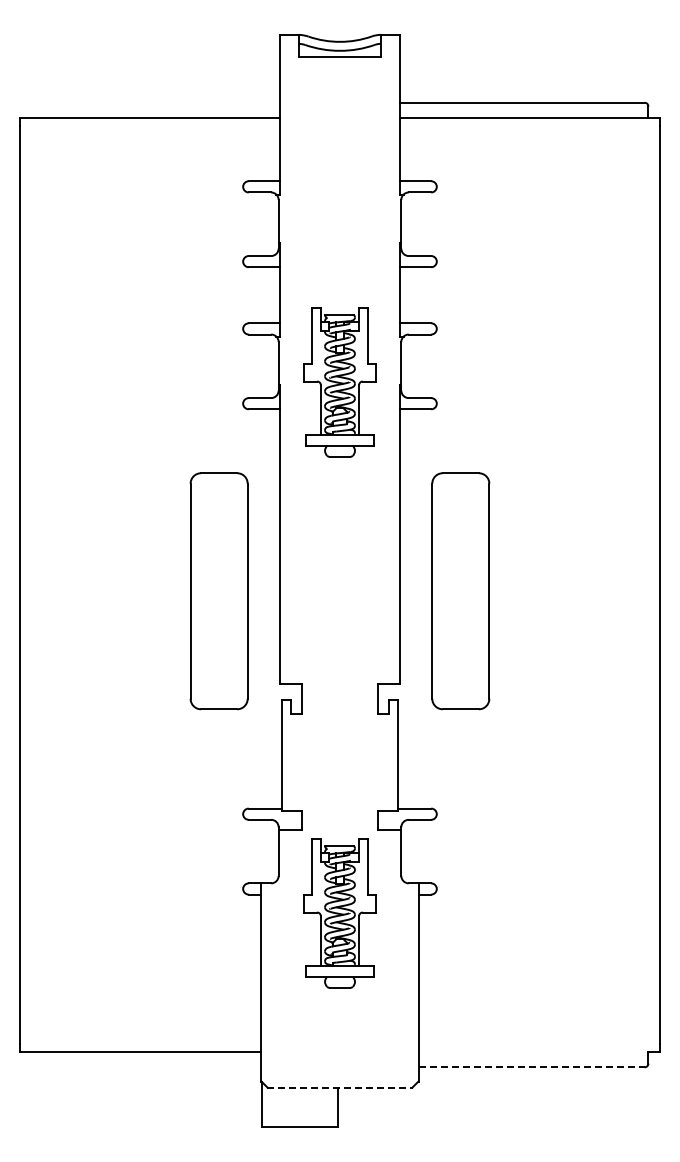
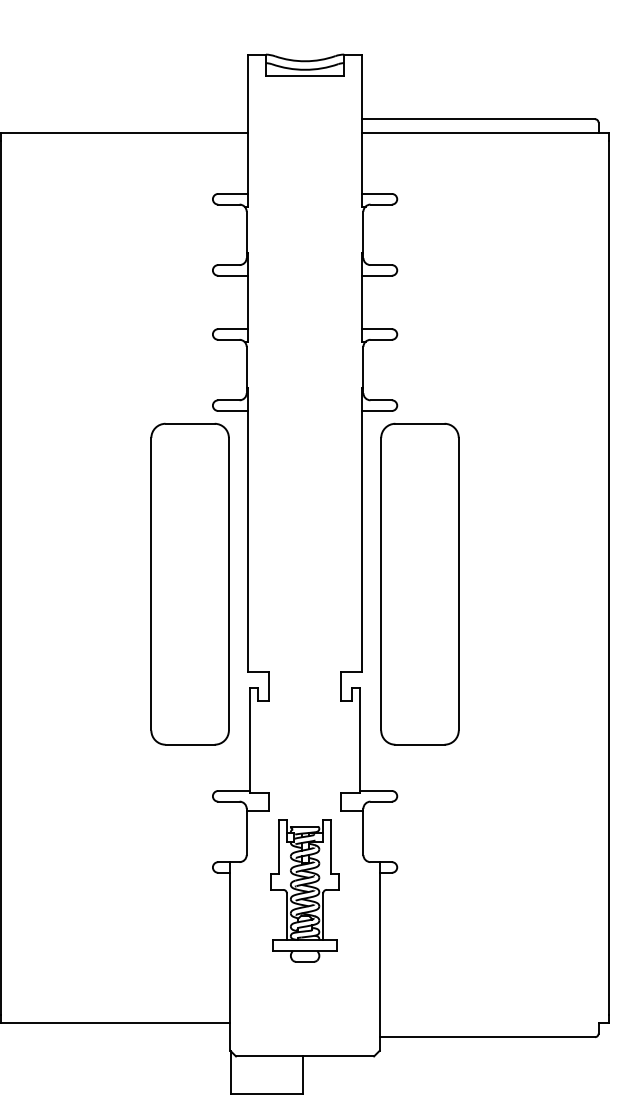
part: (339, 382) -> (304, 385), removed
part: (218, 590) -> (189, 583), size x1.43
part: (460, 590) -> (419, 583), size x1.43
line: (532, 1067) -> (488, 1037), dashed -> solid
line: (339, 1087) -> (304, 1056), dashed -> solid

